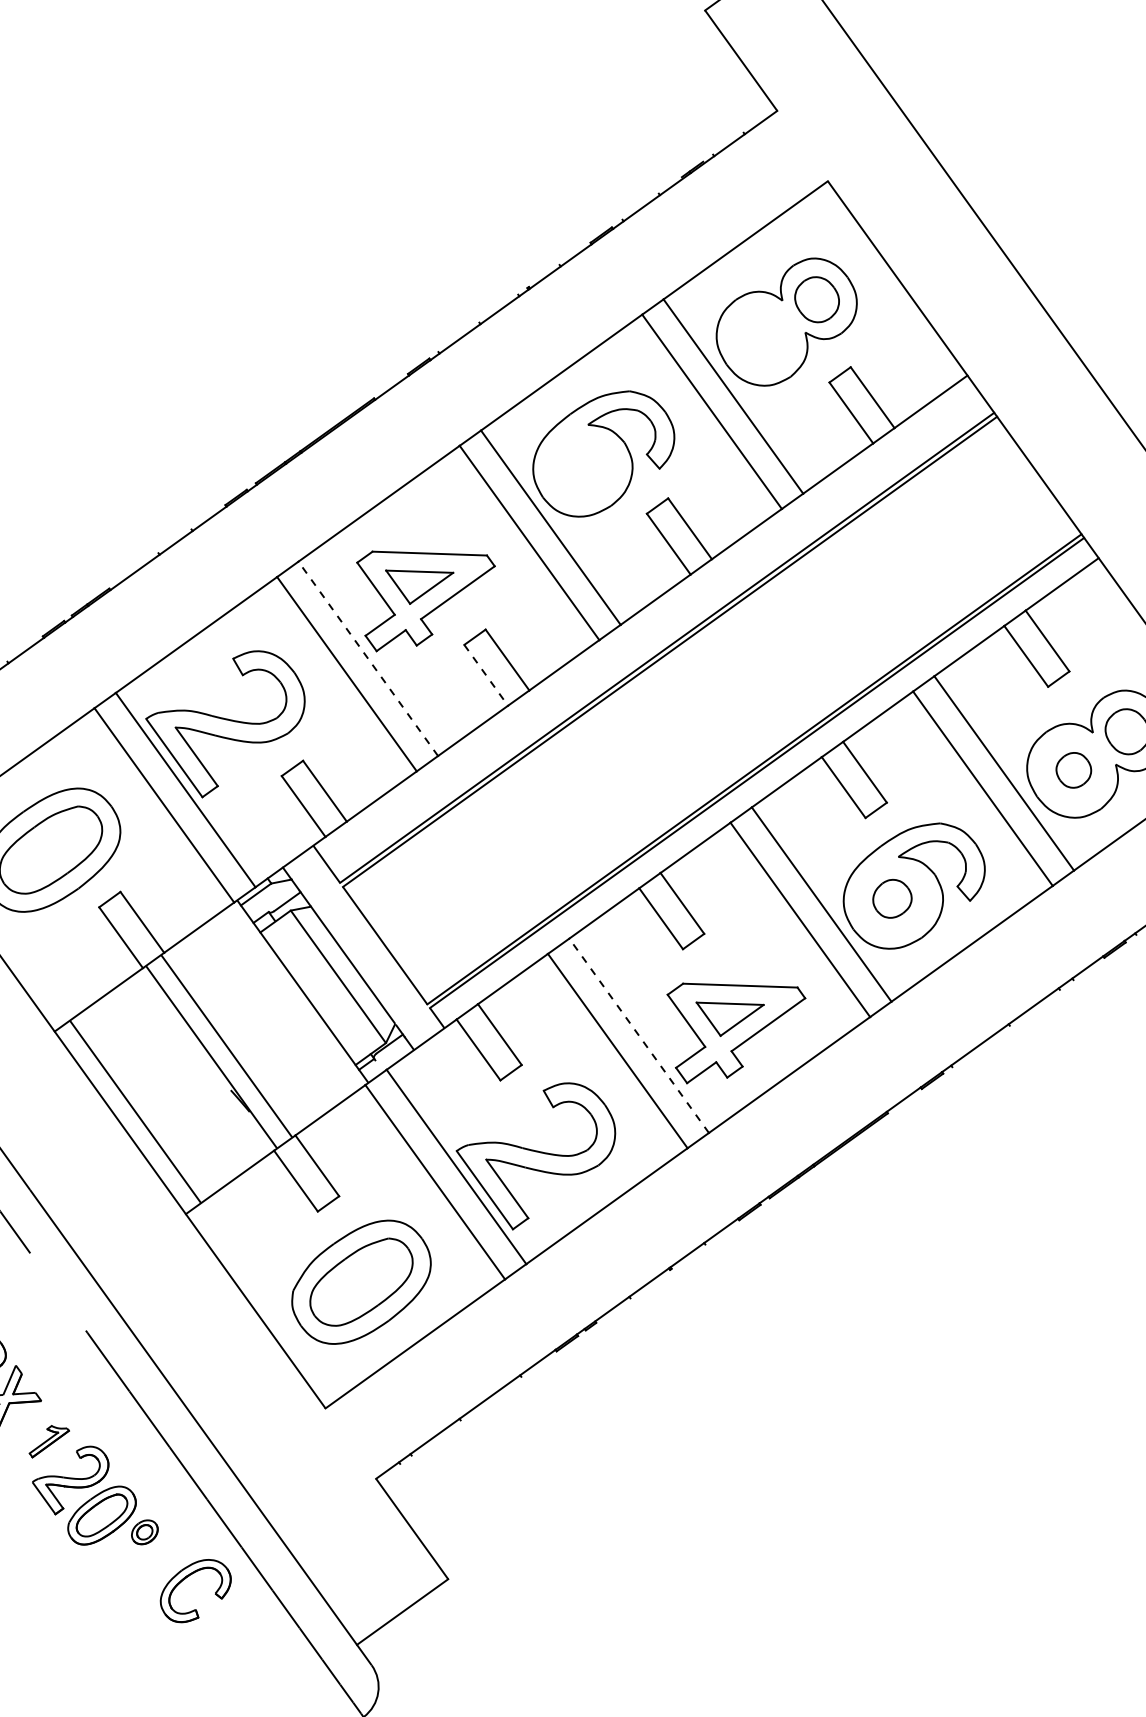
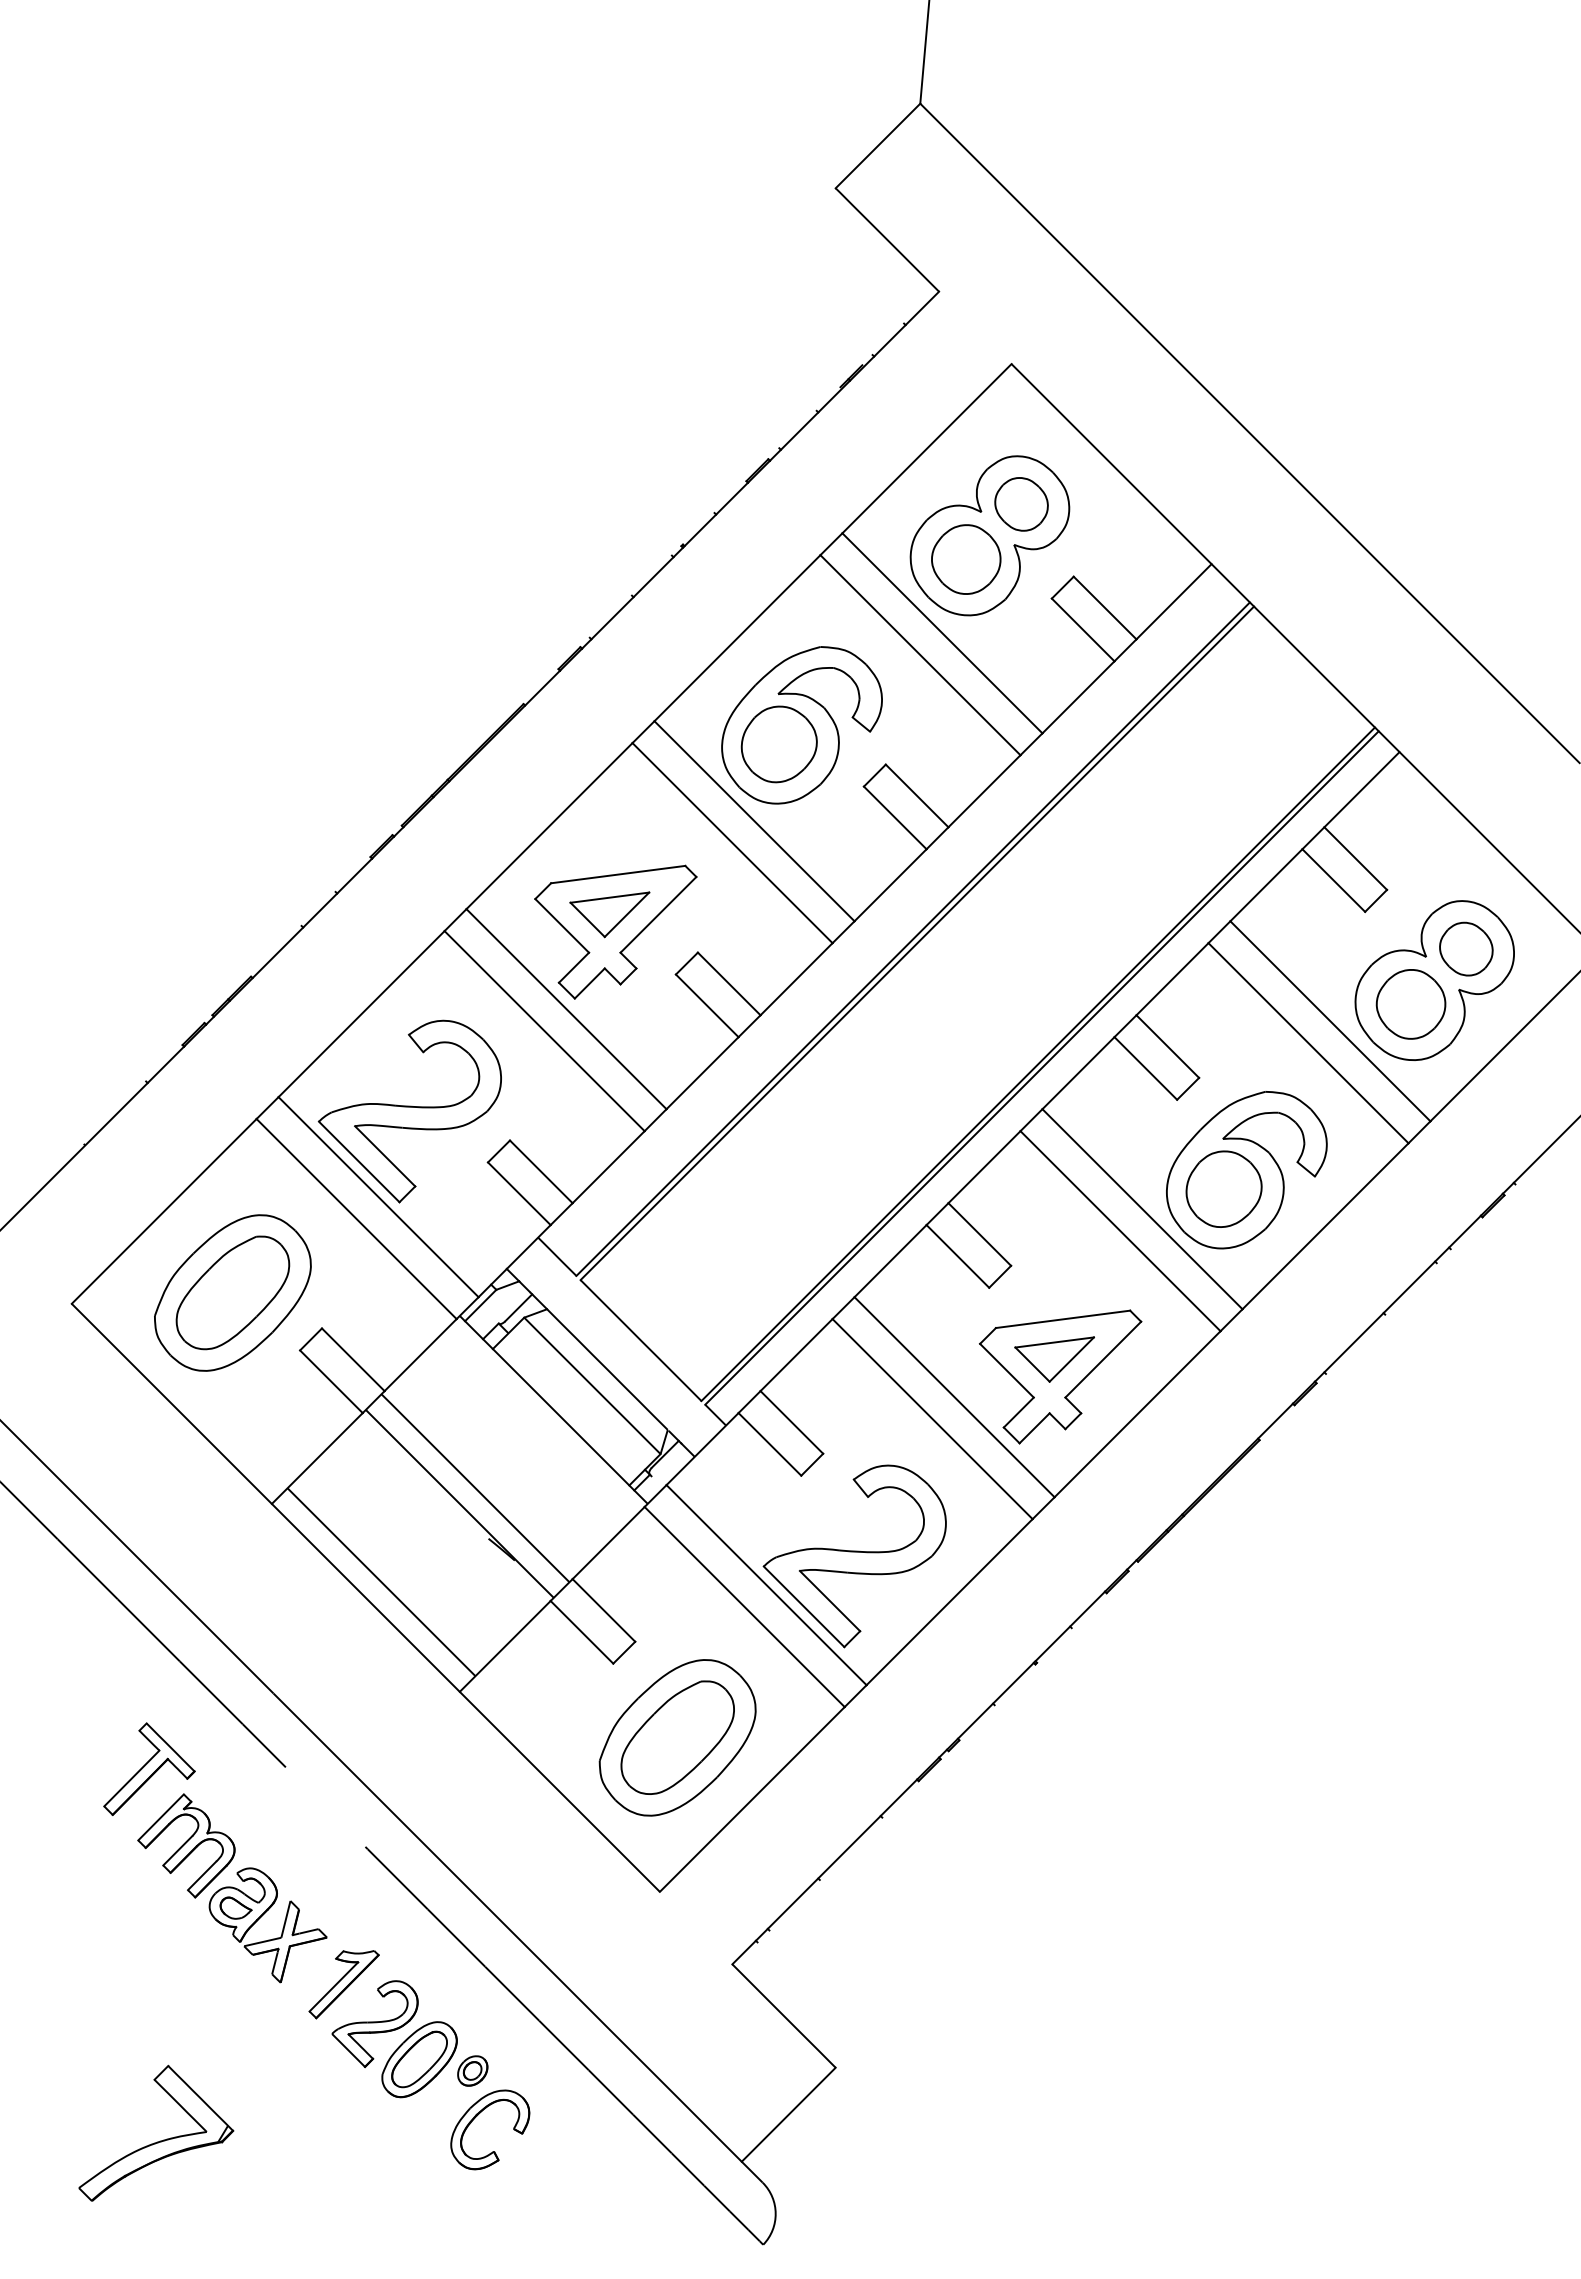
part: (763, 338) -> (966, 559), added
part: (581, 466) -> (778, 744), added
line: (368, 658) -> (566, 1008), dashed -> solid
line: (486, 675) -> (707, 1006), dashed -> solid
part: (1073, 770) -> (1410, 1004), size x1.67
part: (892, 898) -> (1223, 1188), size x1.67
line: (639, 1035) -> (954, 1396), dashed -> solid
part: (48, 1442) -> (343, 1984), size x1.67
part: (186, 1578) -> (477, 2116), moved

